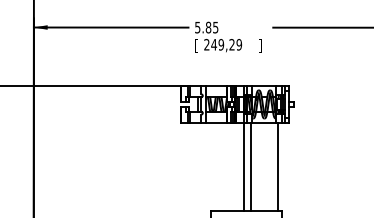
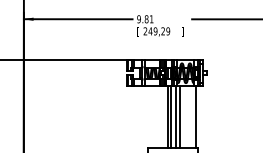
text: (206, 27) -> (145, 19), 5.85 -> 9.81
line: (238, 167) -> (167, 117), added
line: (255, 167) -> (179, 117), added

